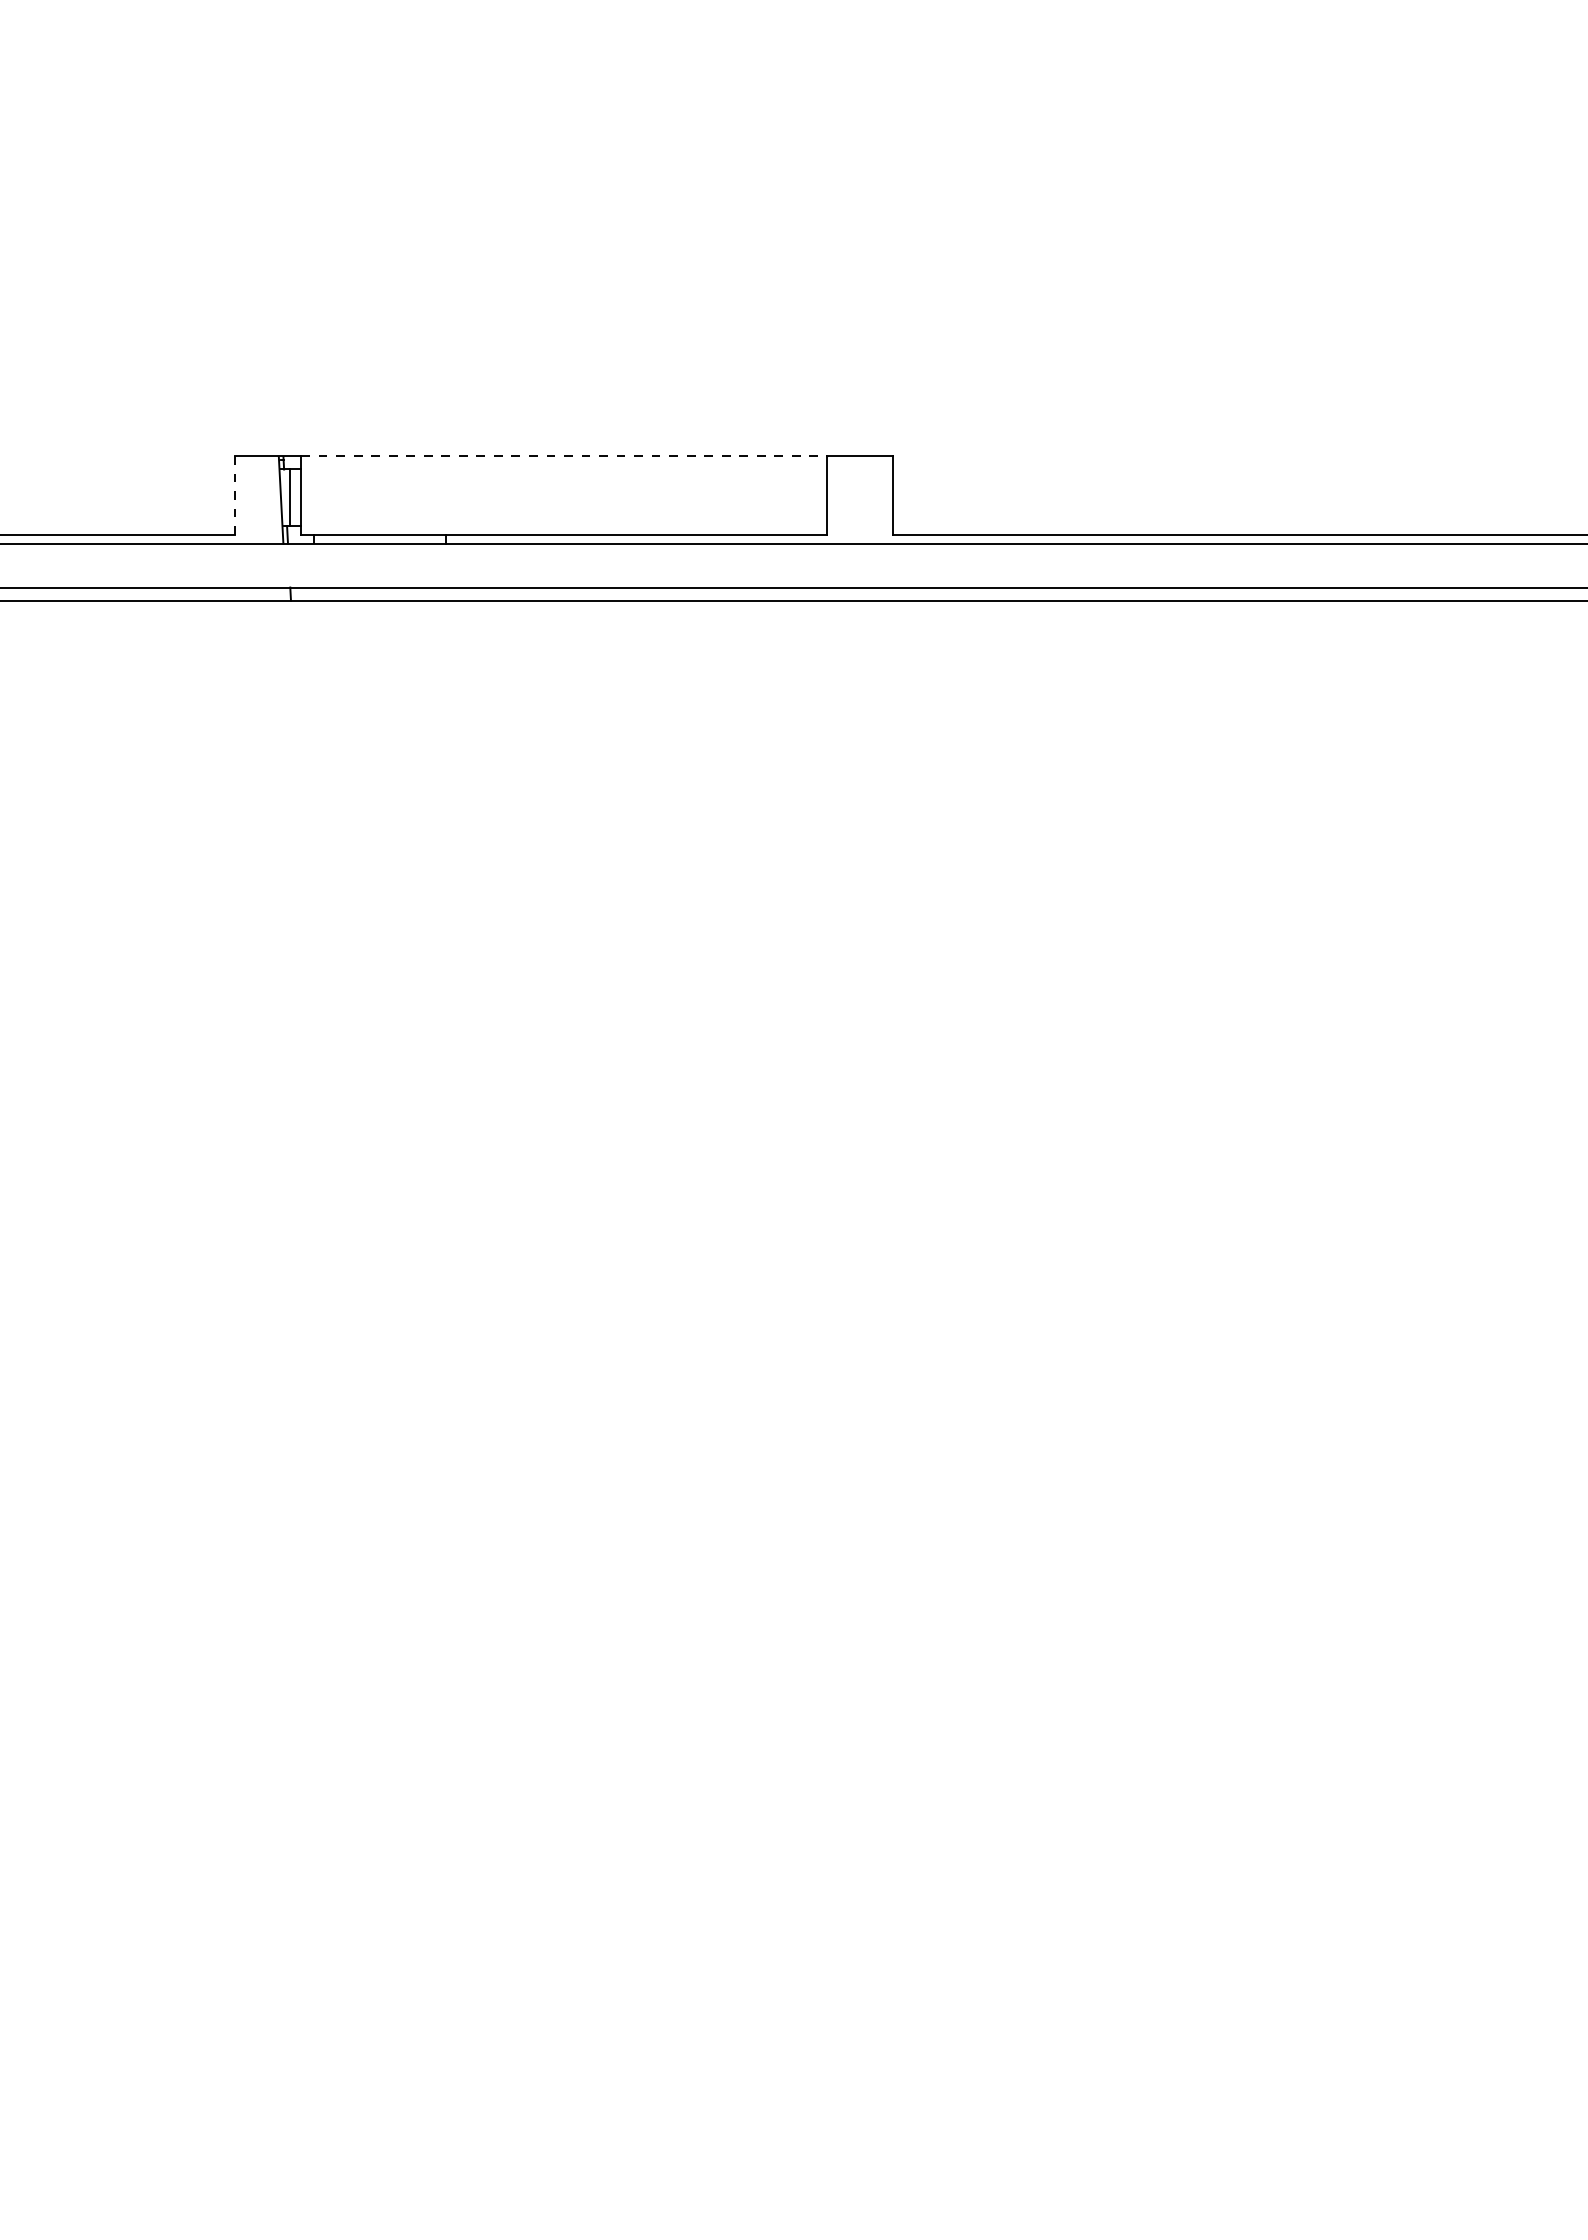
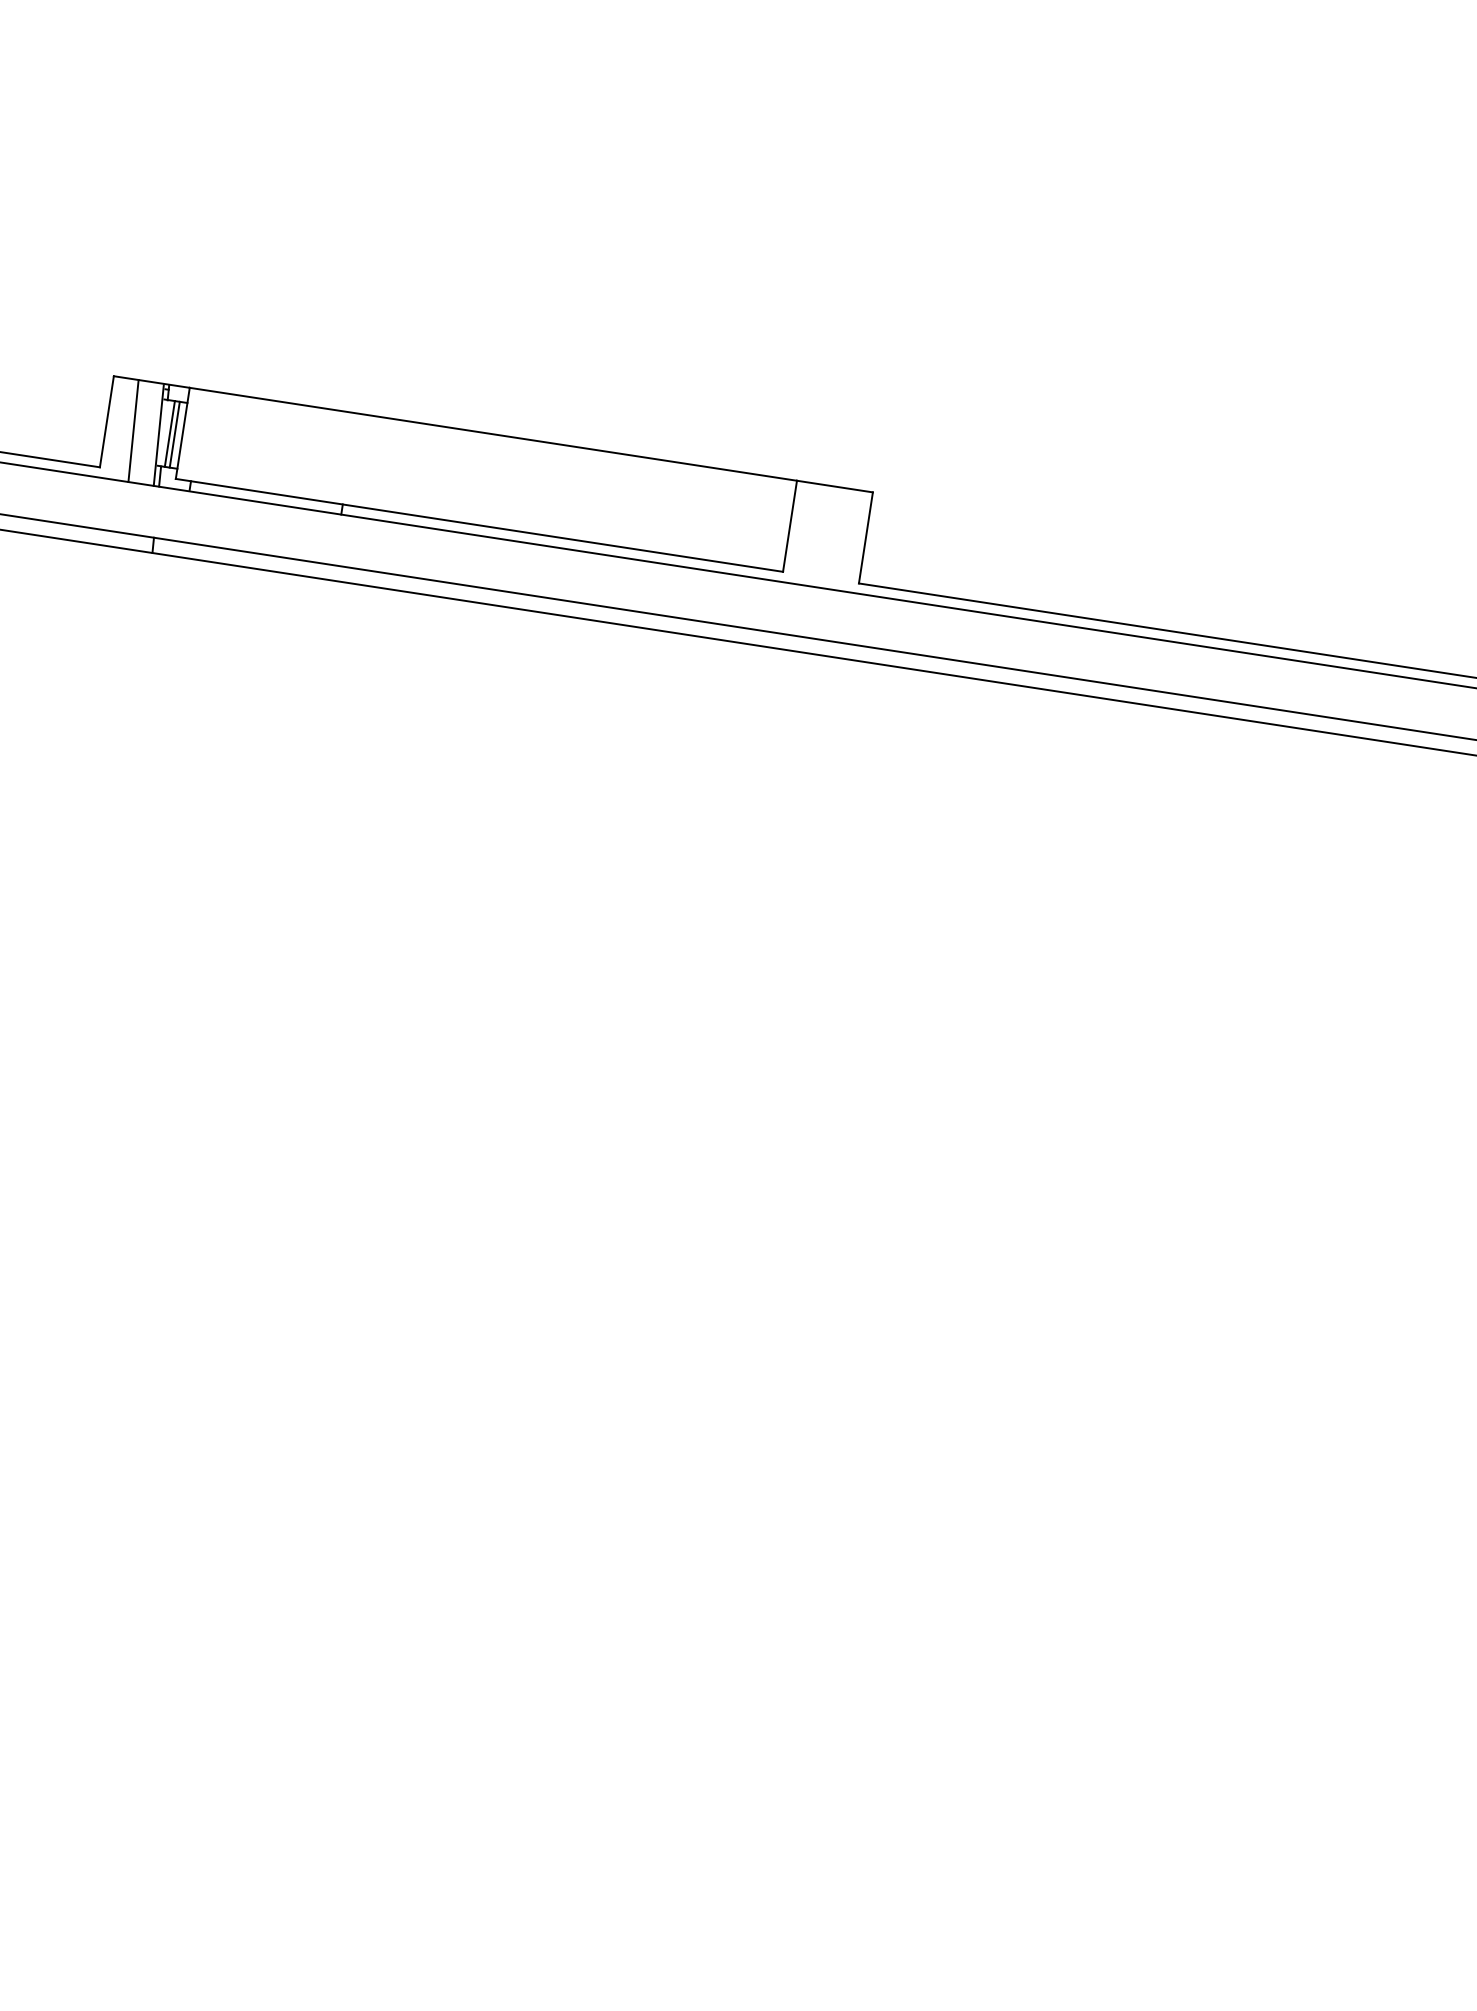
line: (564, 456) -> (493, 434), dashed -> solid
line: (235, 495) -> (106, 421), dashed -> solid
line: (294, 497) -> (174, 434), added
line: (258, 499) -> (132, 430), added

